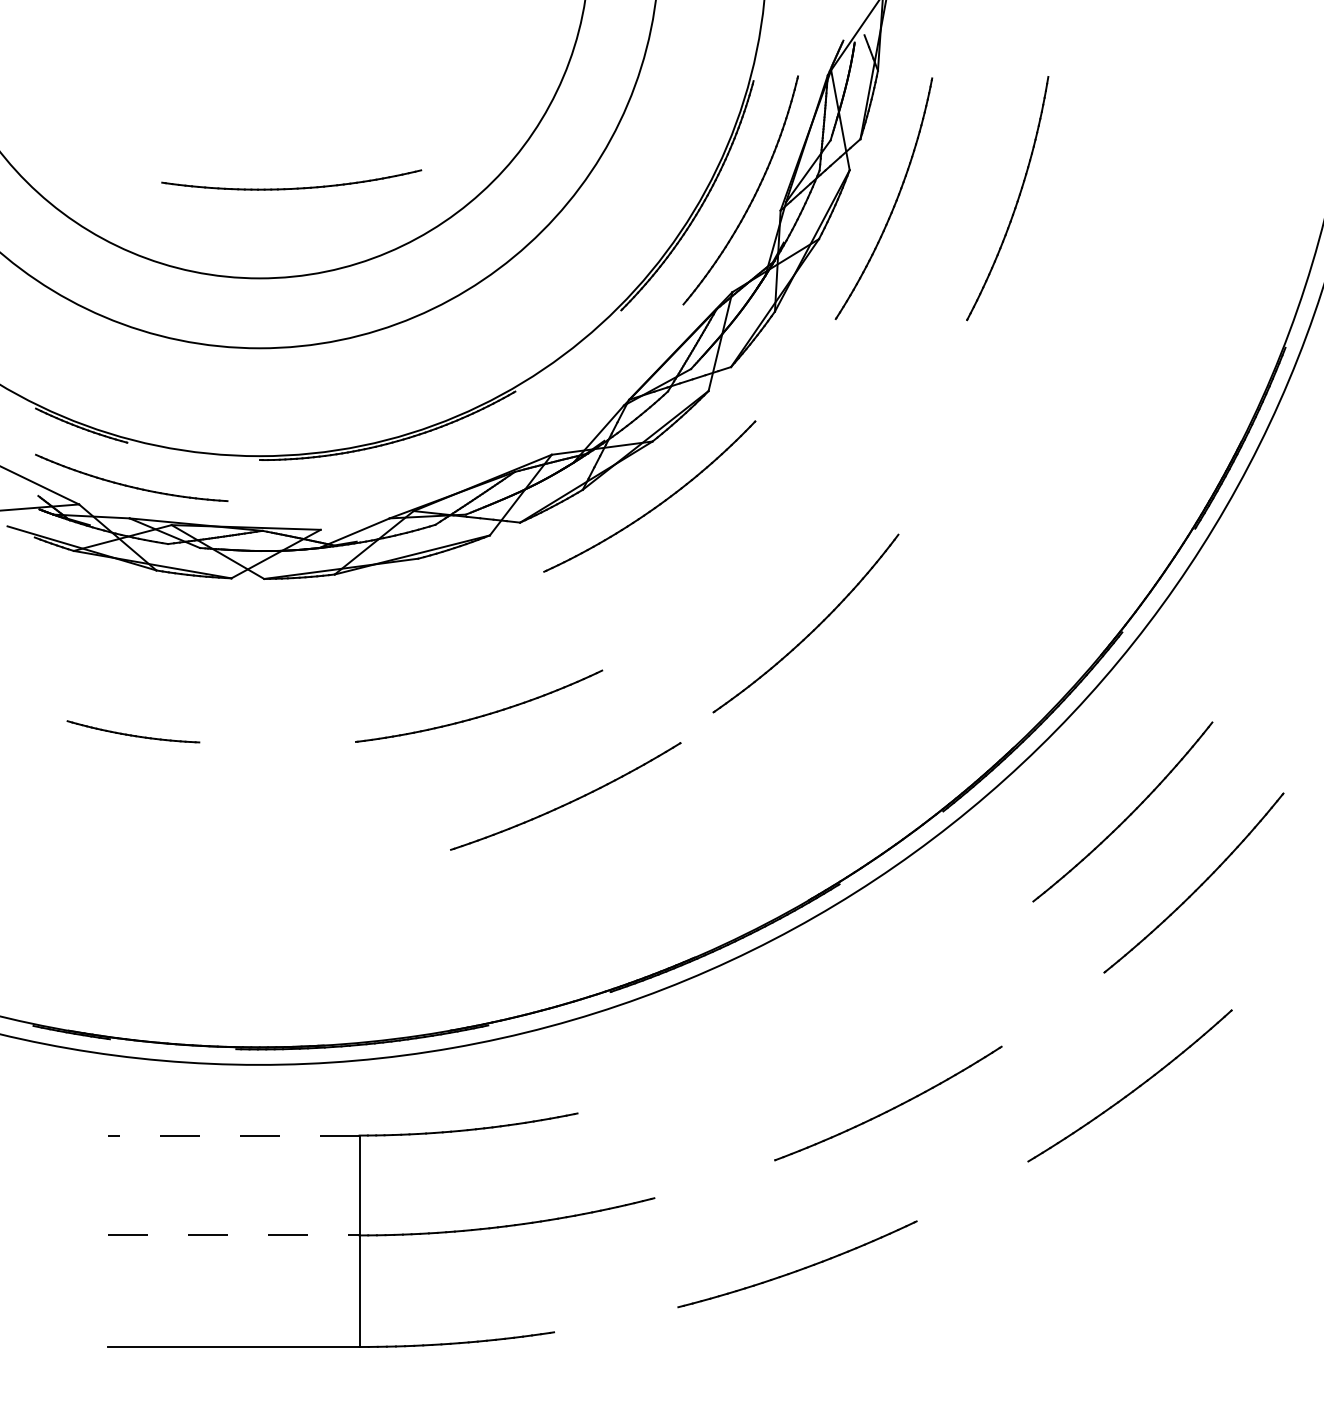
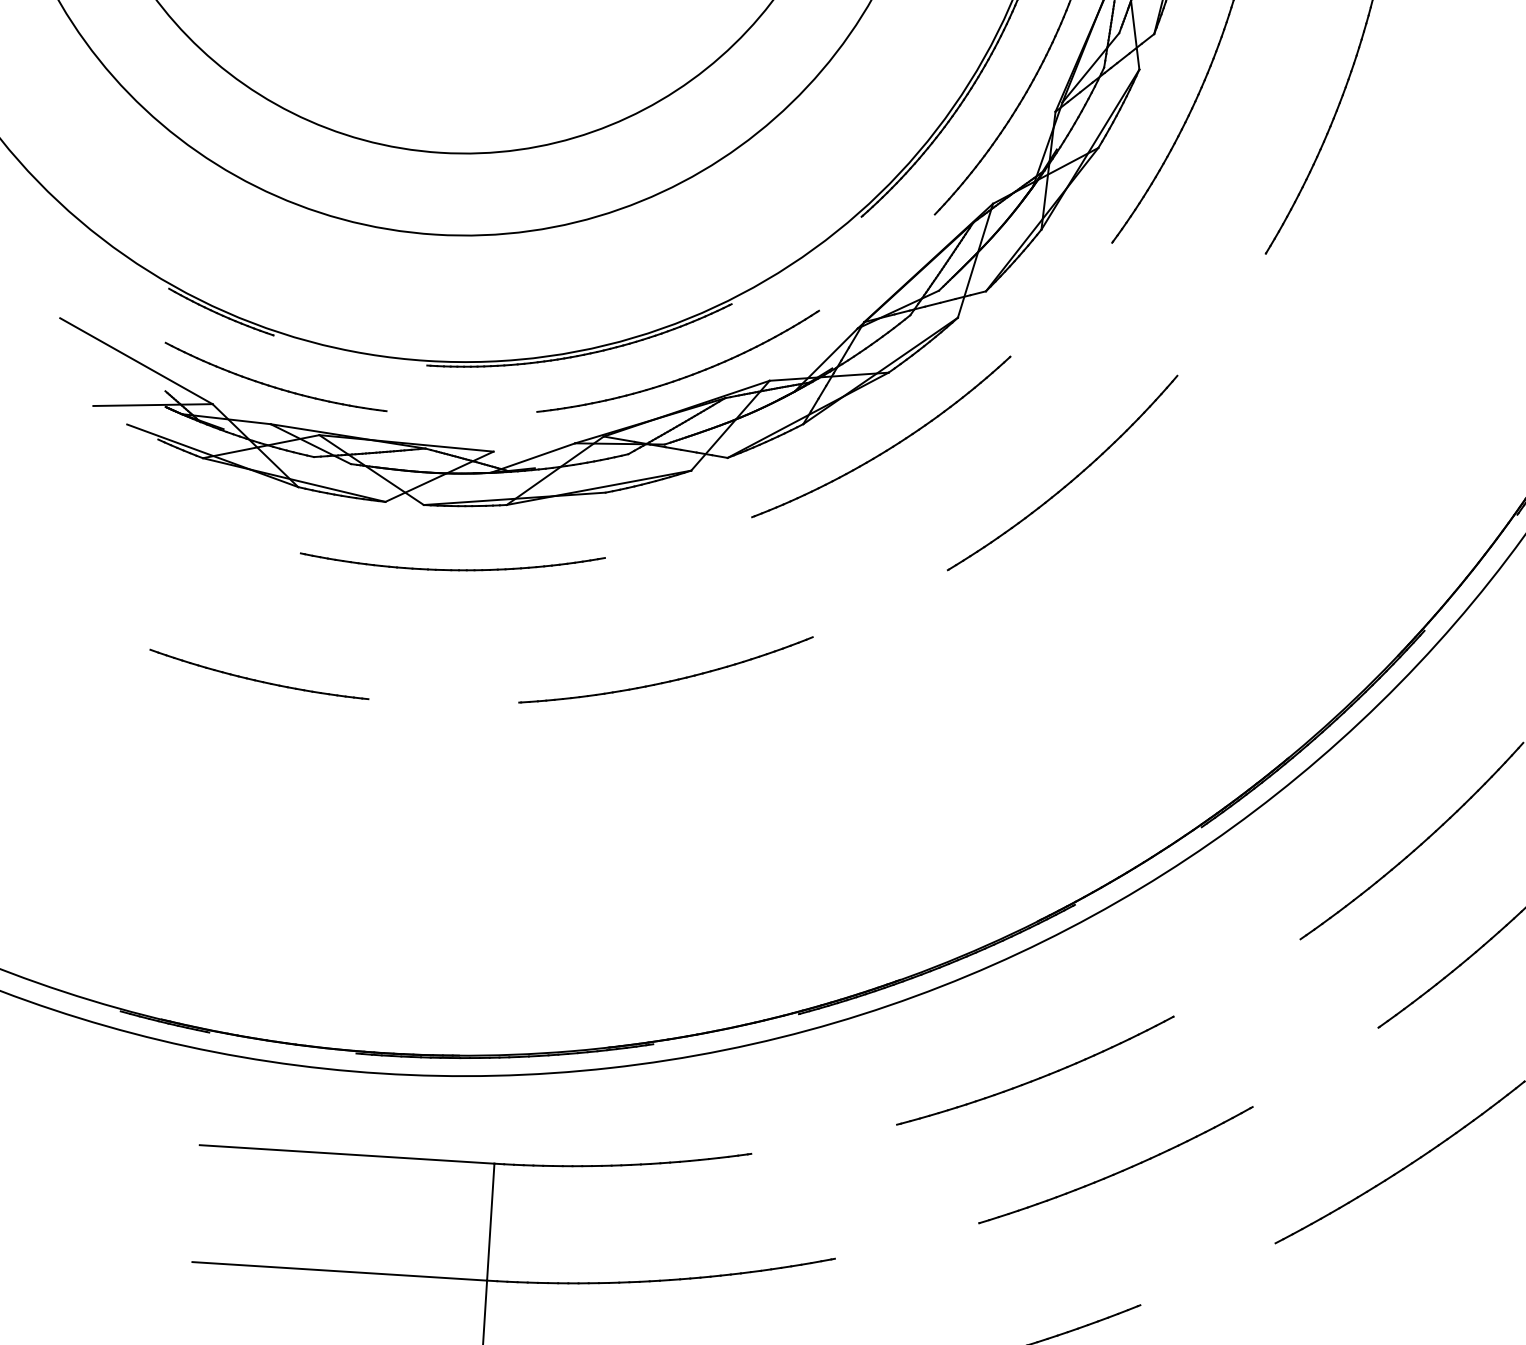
part: (294, 187) -> (455, 568), moved
part: (476, 456) -> (681, 377), added
part: (812, 630) -> (1069, 481), moved
part: (133, 731) -> (259, 673), size x1.43
part: (567, 802) -> (1036, 1077), moved
line: (233, 1135) -> (346, 1154), dashed -> solid
line: (233, 1235) -> (339, 1271), dashed -> solid

